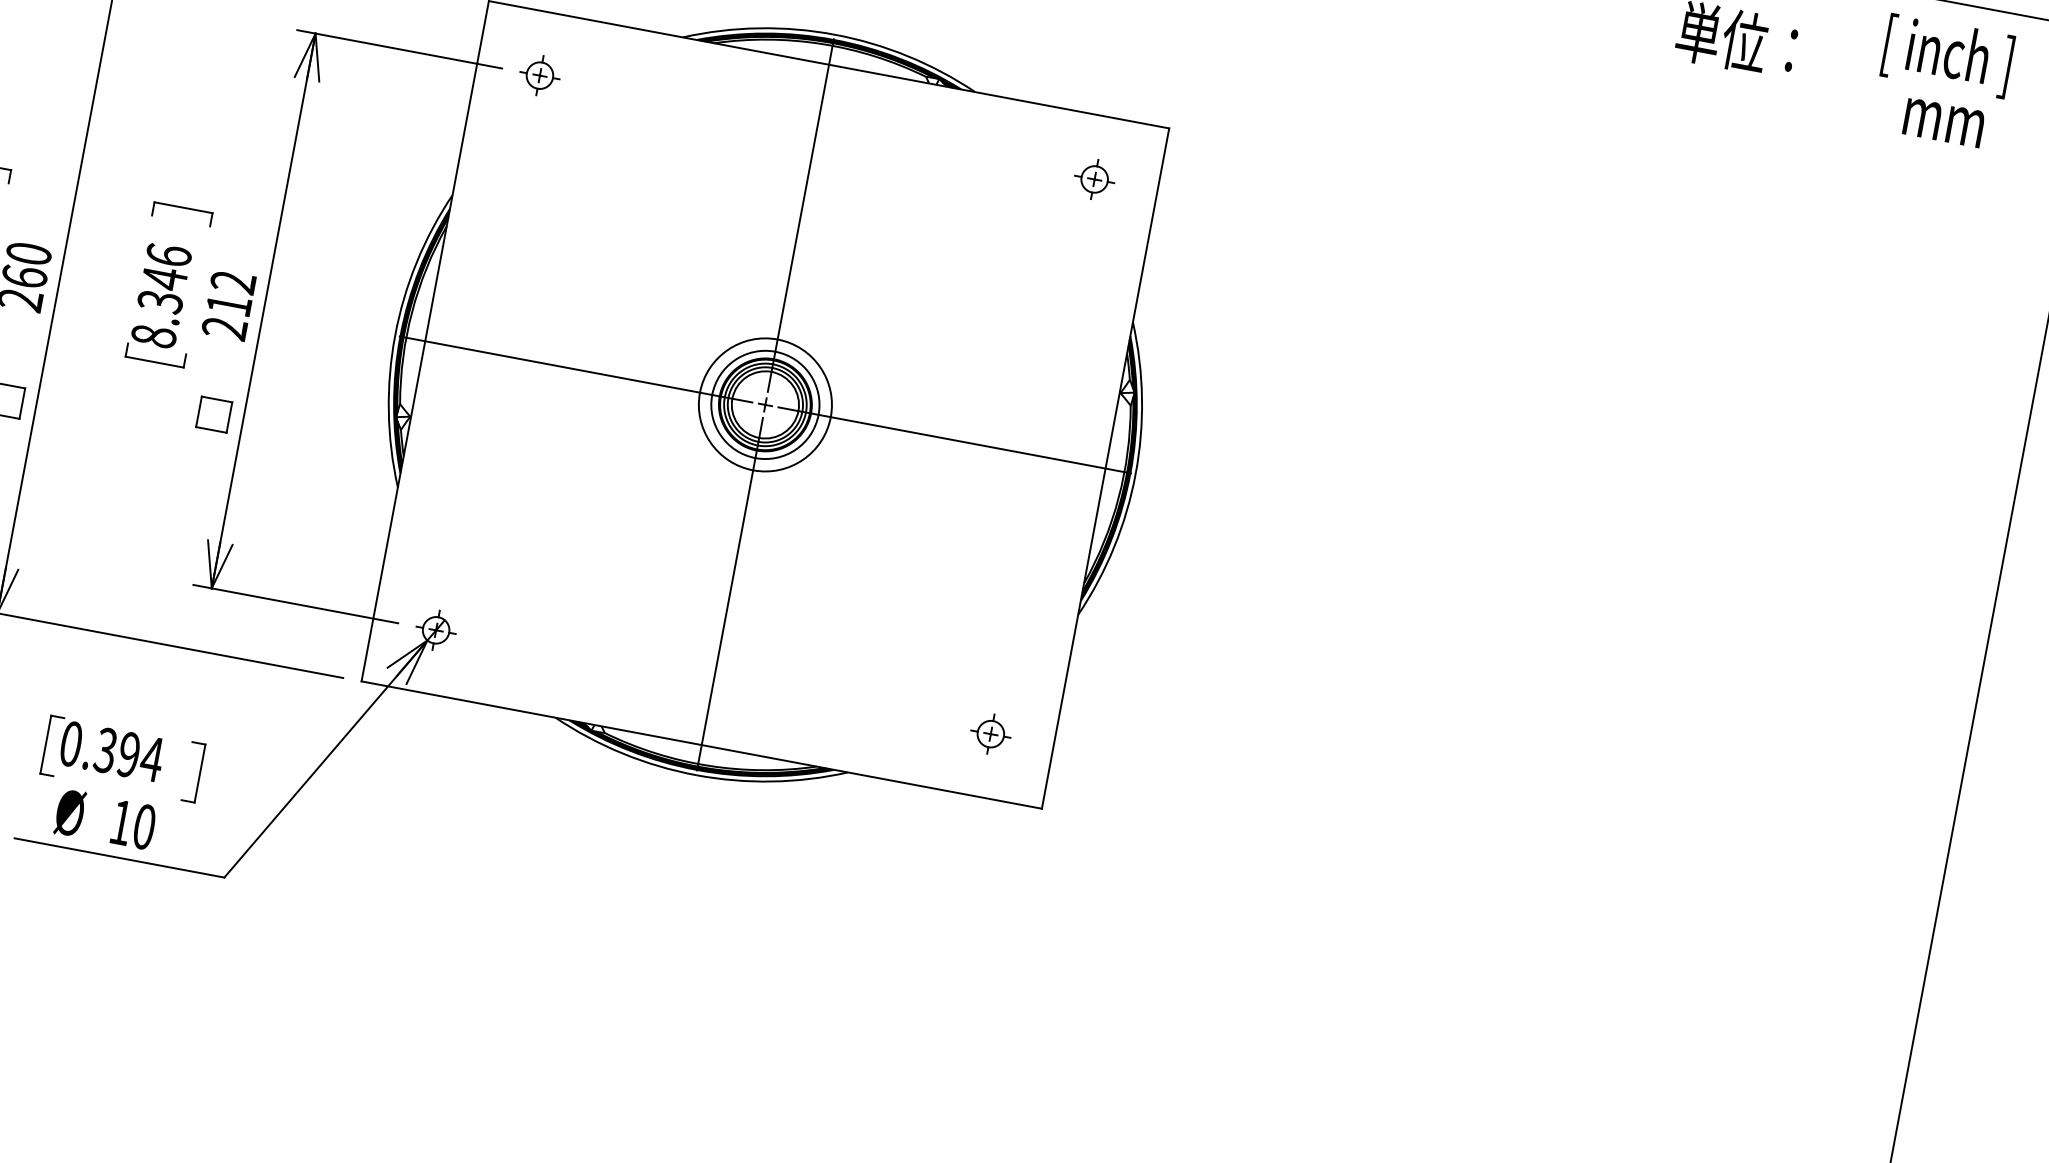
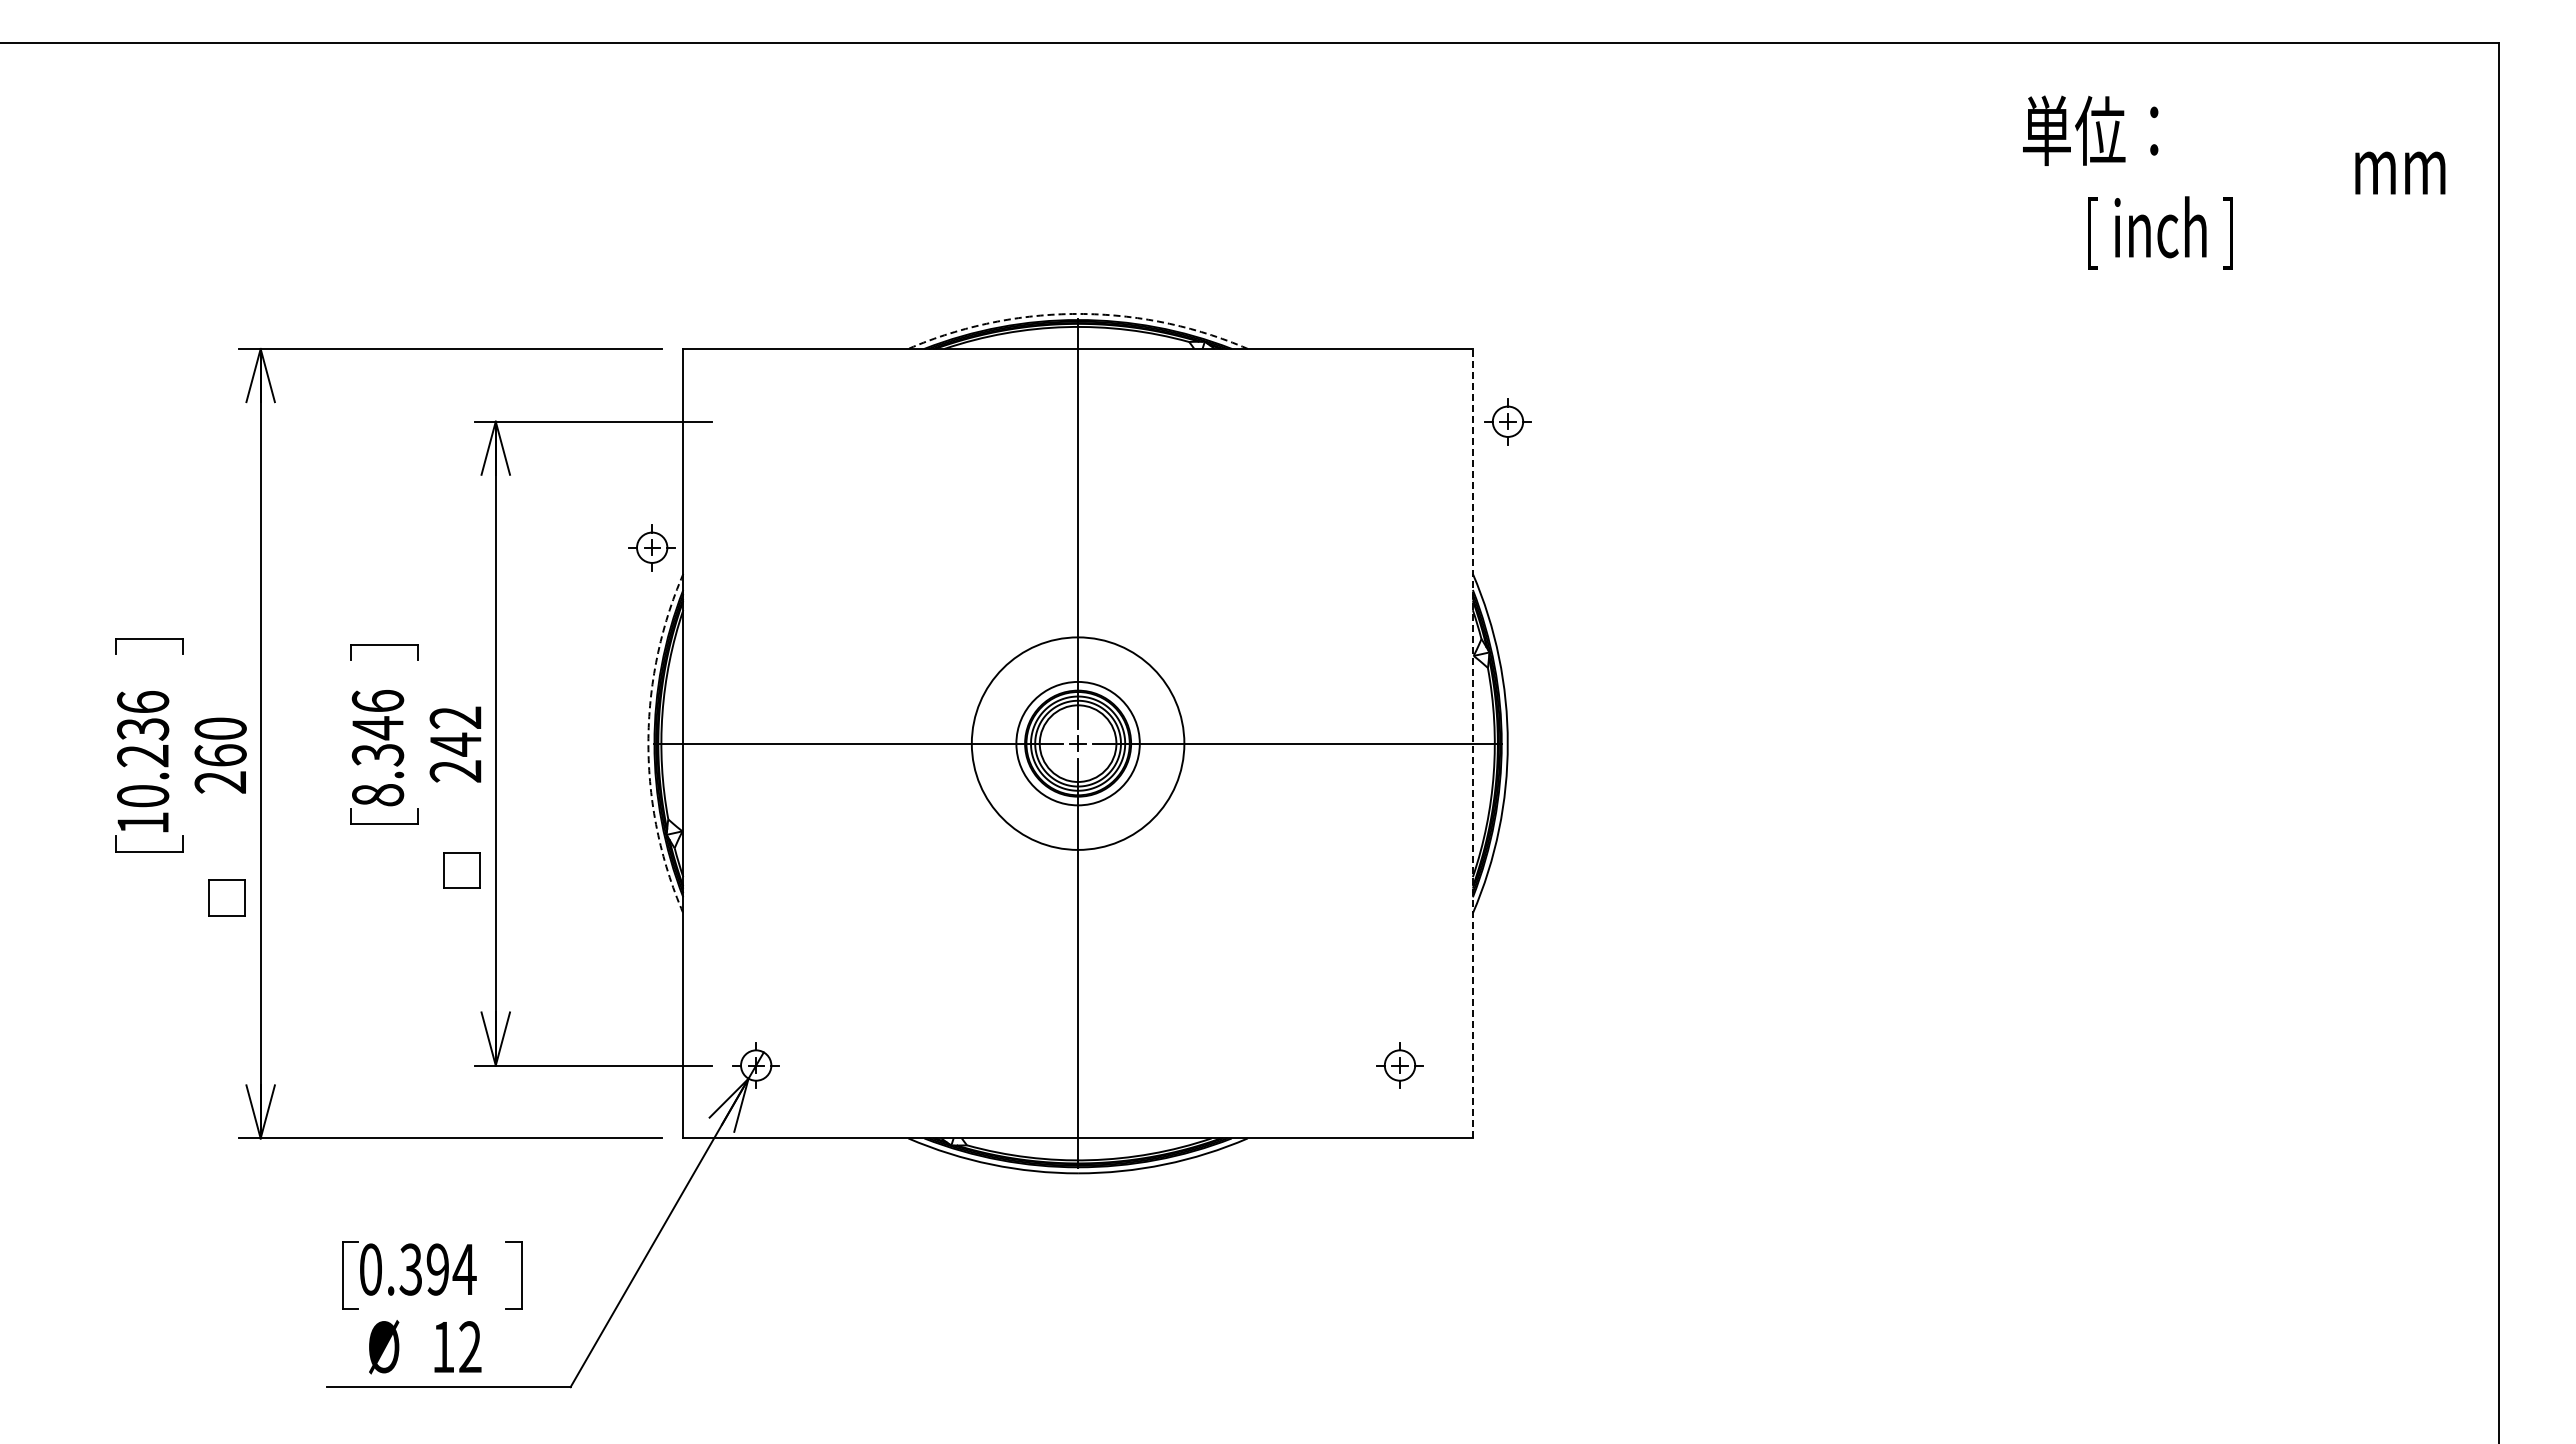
arc: (835, 34) -> (1078, 313), solid -> dashed
text: (1947, 55) -> (2160, 232), moved
part: (539, 75) -> (651, 547), moved
text: (1944, 122) -> (2400, 172), moved
part: (1094, 179) -> (1507, 421), moved
text: (228, 305) -> (455, 744), 212 -> 242
arc: (395, 335) -> (648, 743), solid -> dashed
circle: (765, 404) -> (1078, 743), size x1.4
line: (1105, 468) -> (1472, 743), solid -> dashed
text: (144, 827) -> (470, 1347), 10 -> 12

